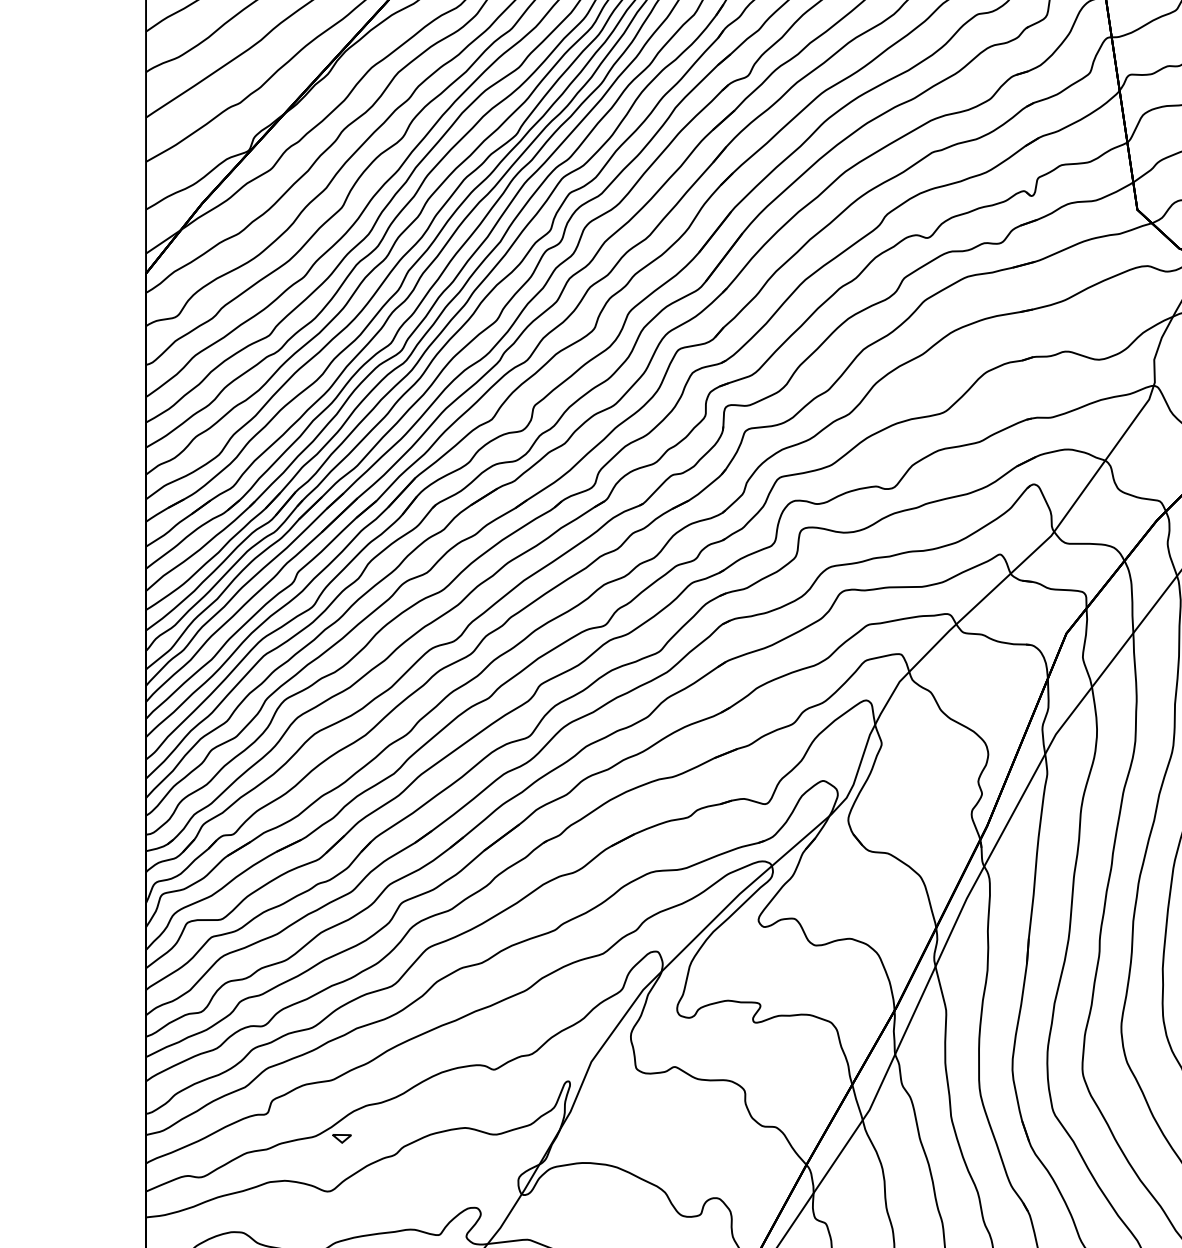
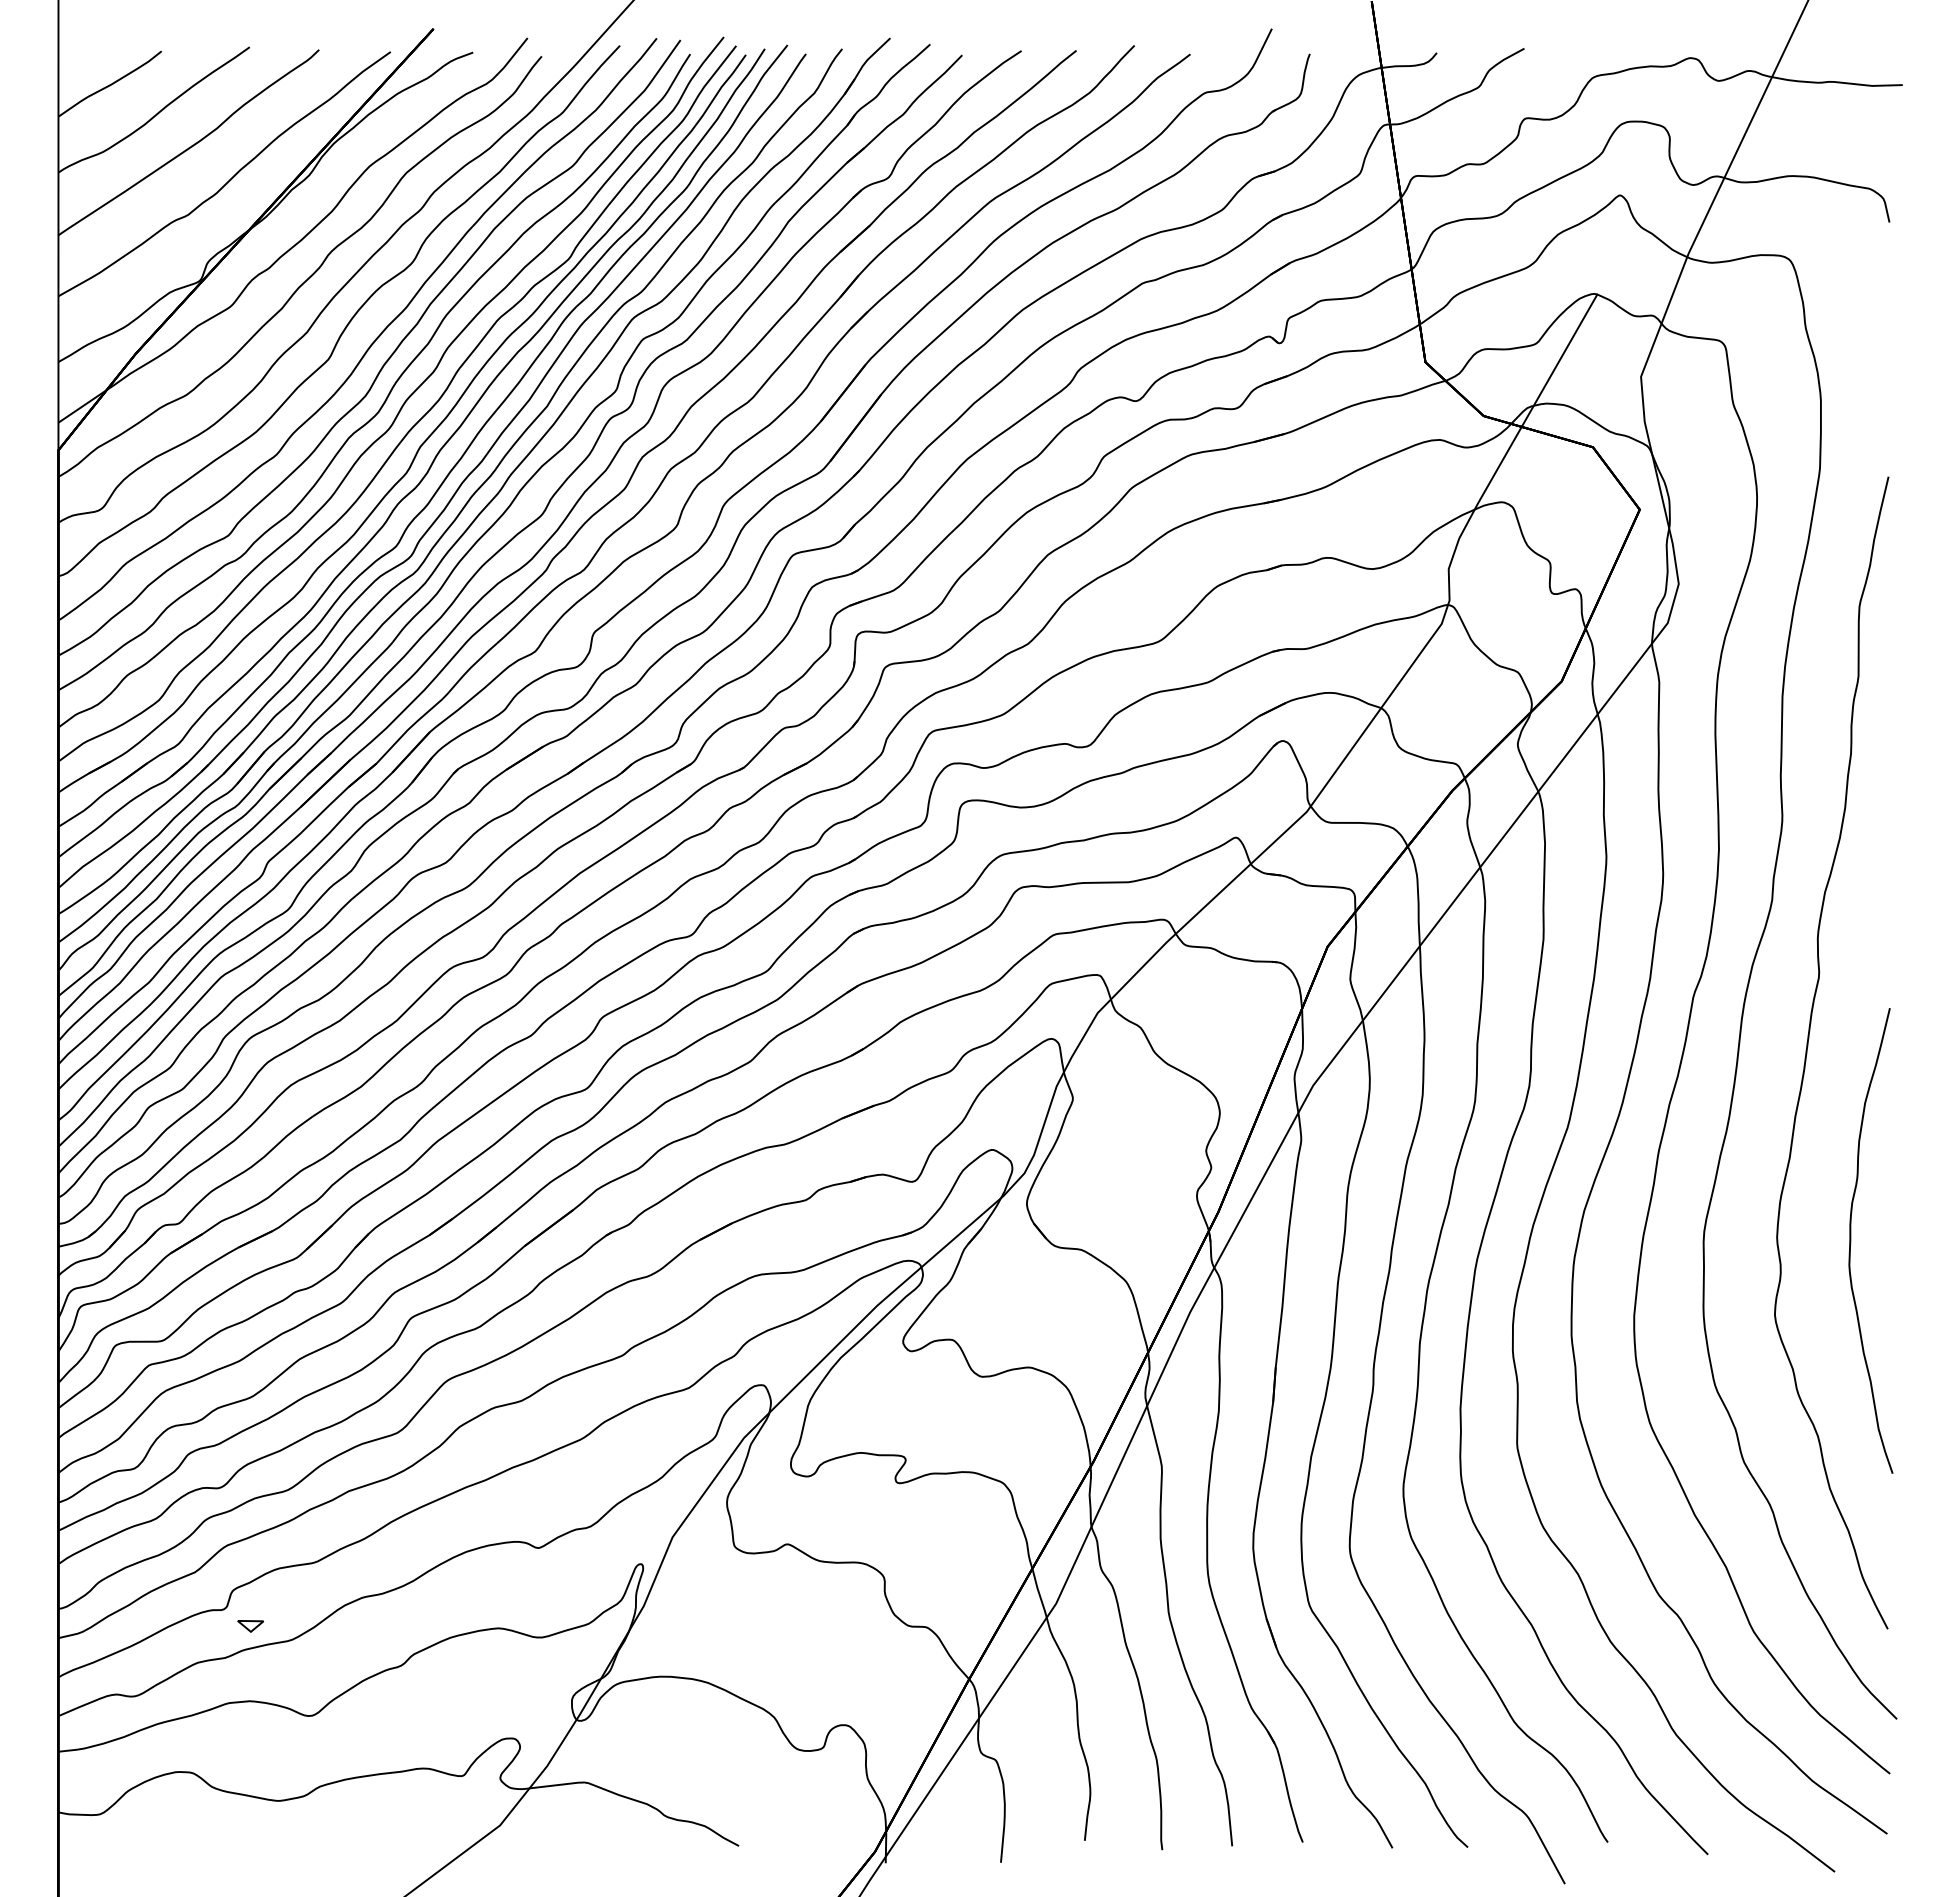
part: (341, 1138) -> (250, 1626), moved

